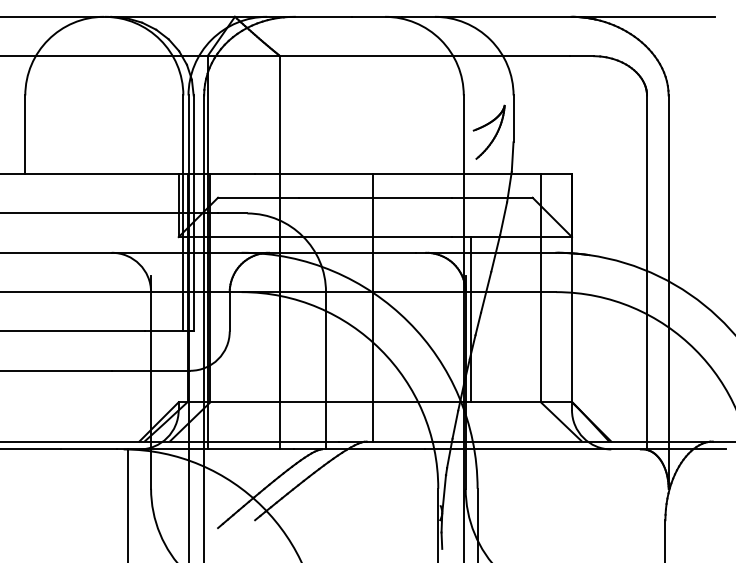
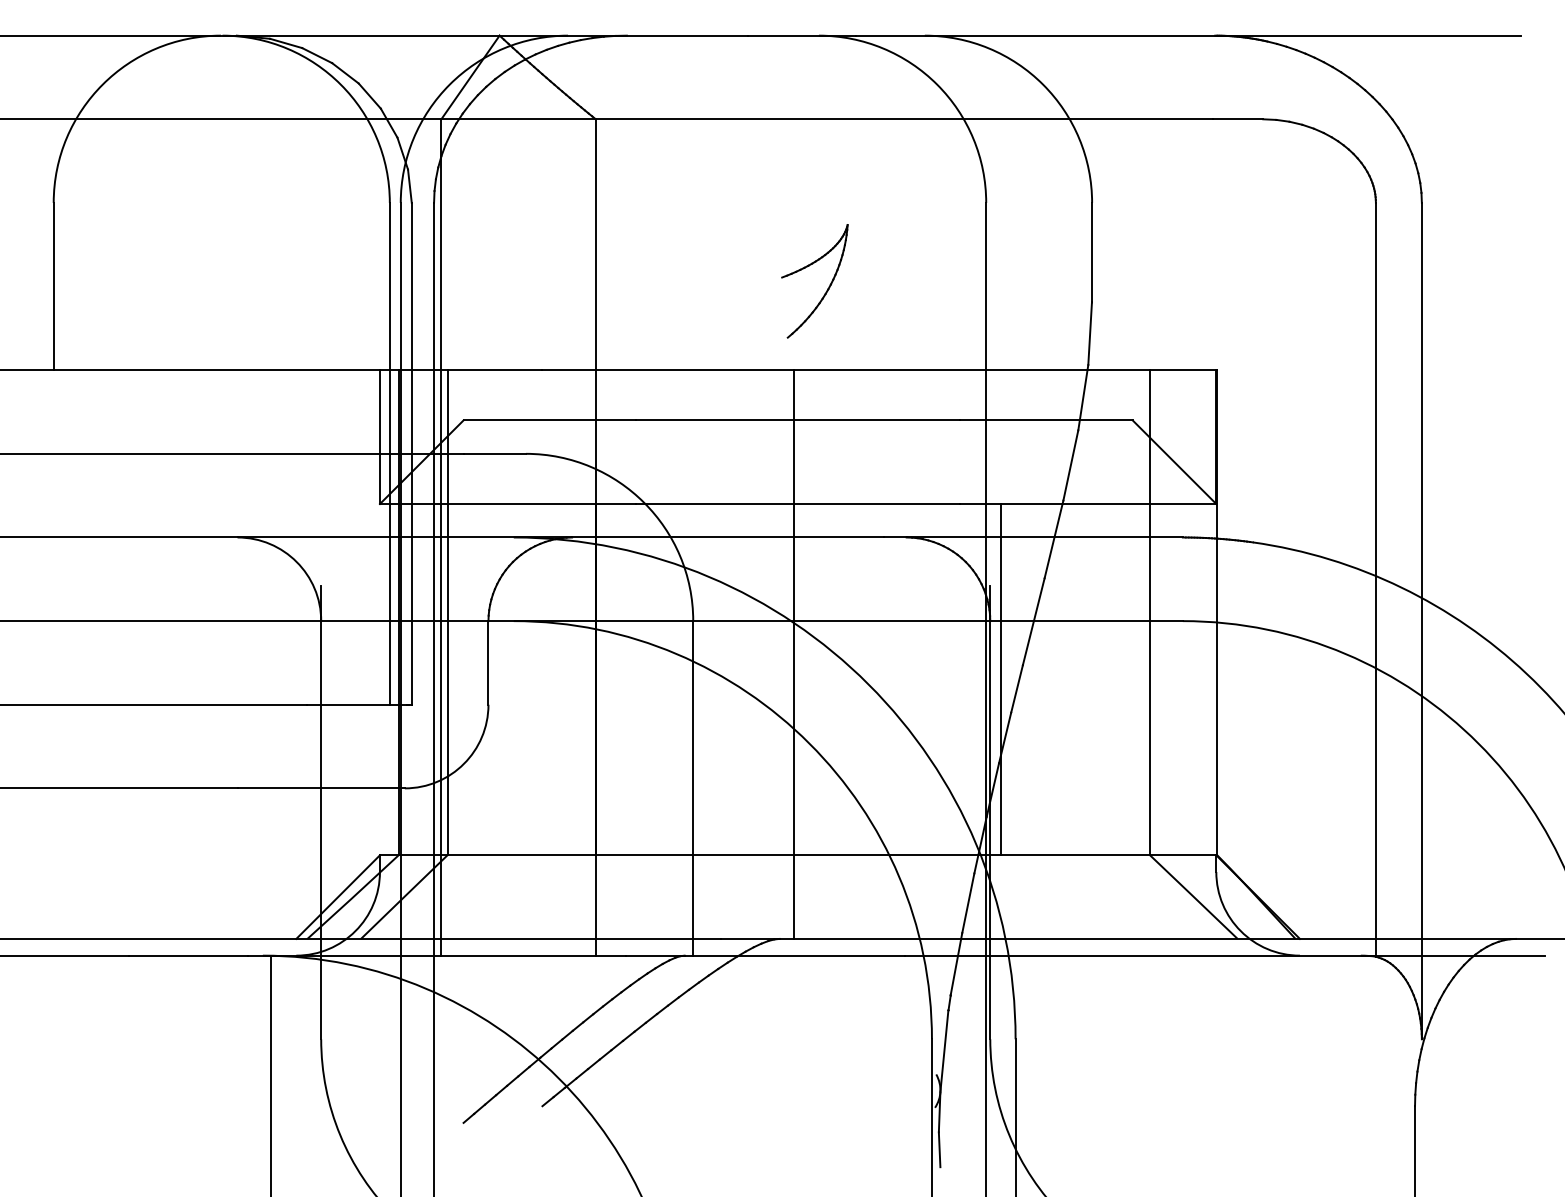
part: (488, 131) -> (813, 279), moved

